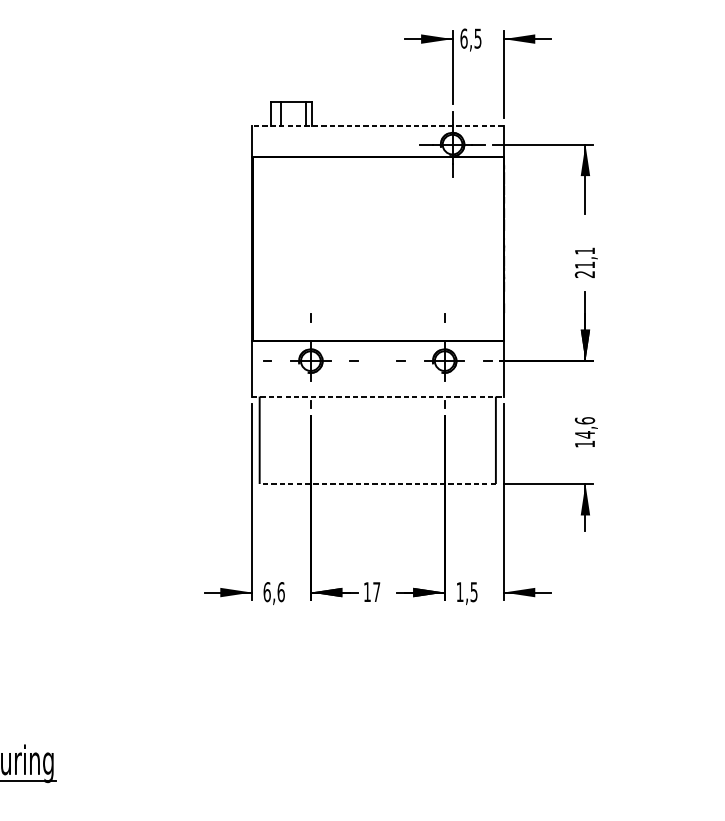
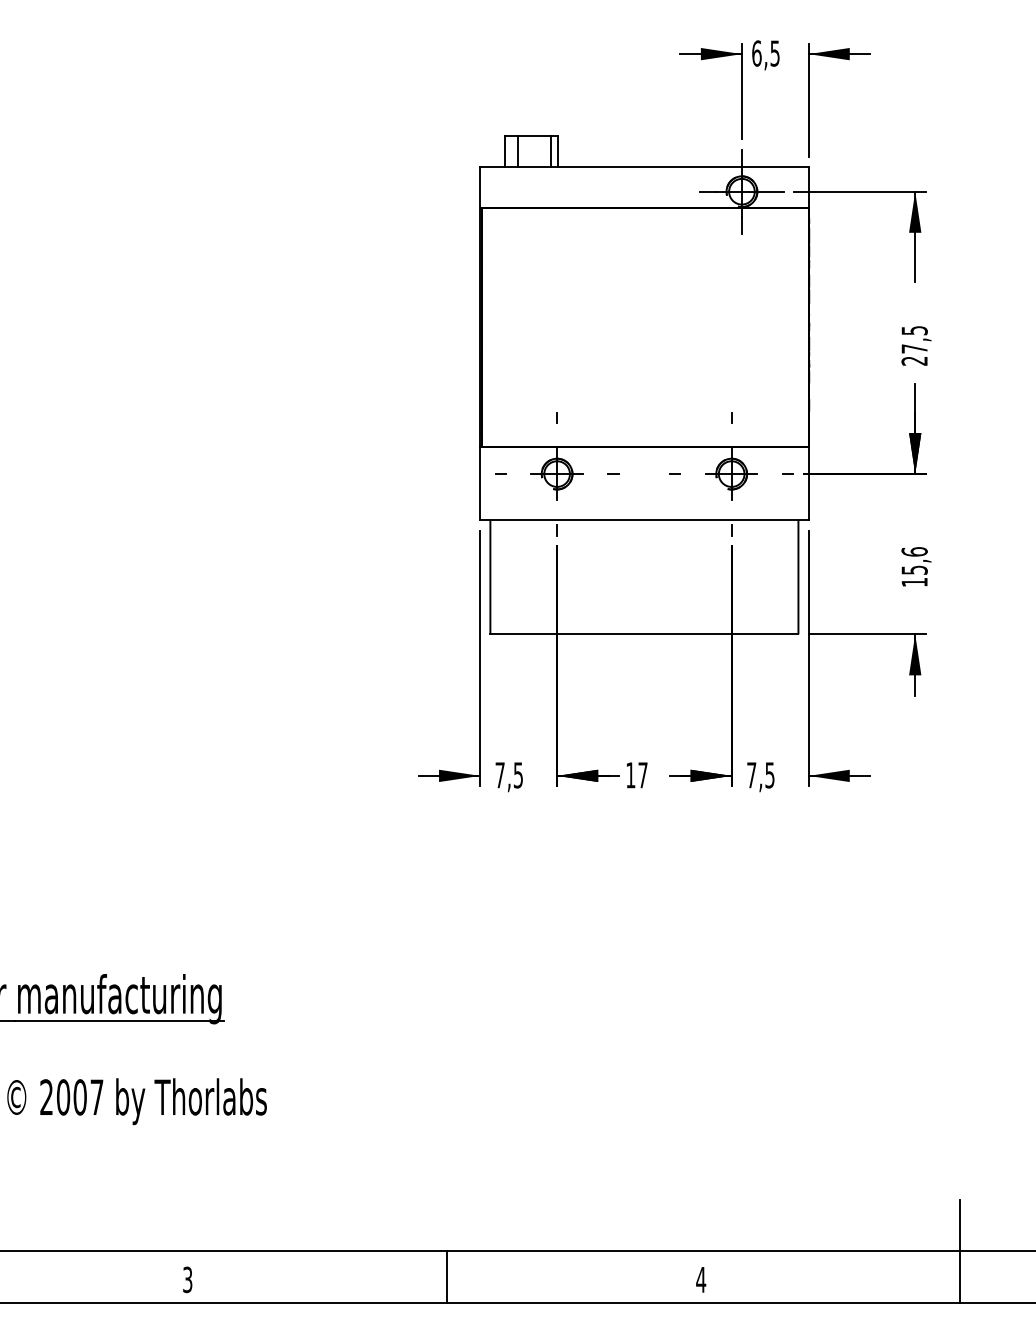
line: (377, 126) -> (643, 167), dashed -> solid
text: (584, 257) -> (914, 339), 21,1 -> 27,5
line: (377, 396) -> (644, 520), dashed -> solid
text: (584, 435) -> (914, 570), 14,6 -> 15,6
line: (377, 484) -> (643, 634), dashed -> solid
text: (274, 592) -> (509, 775), 6,6 -> 7,5
text: (459, 592) -> (751, 775), 1,5 -> 7,5

